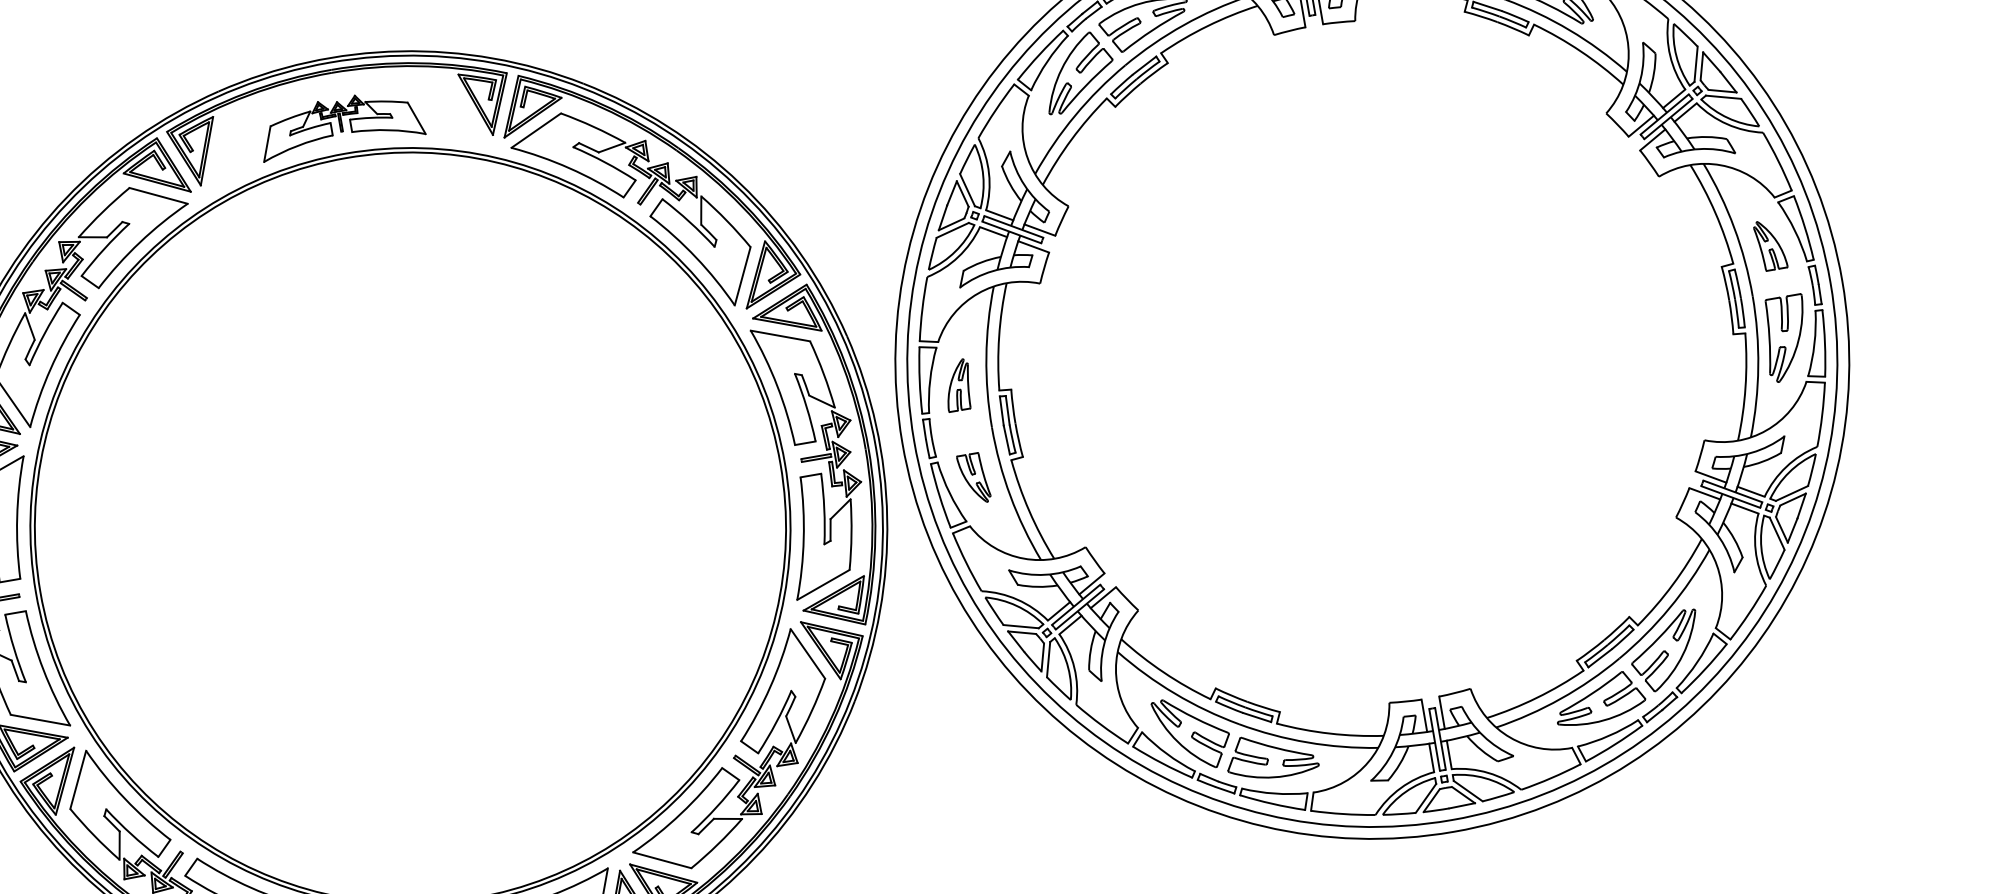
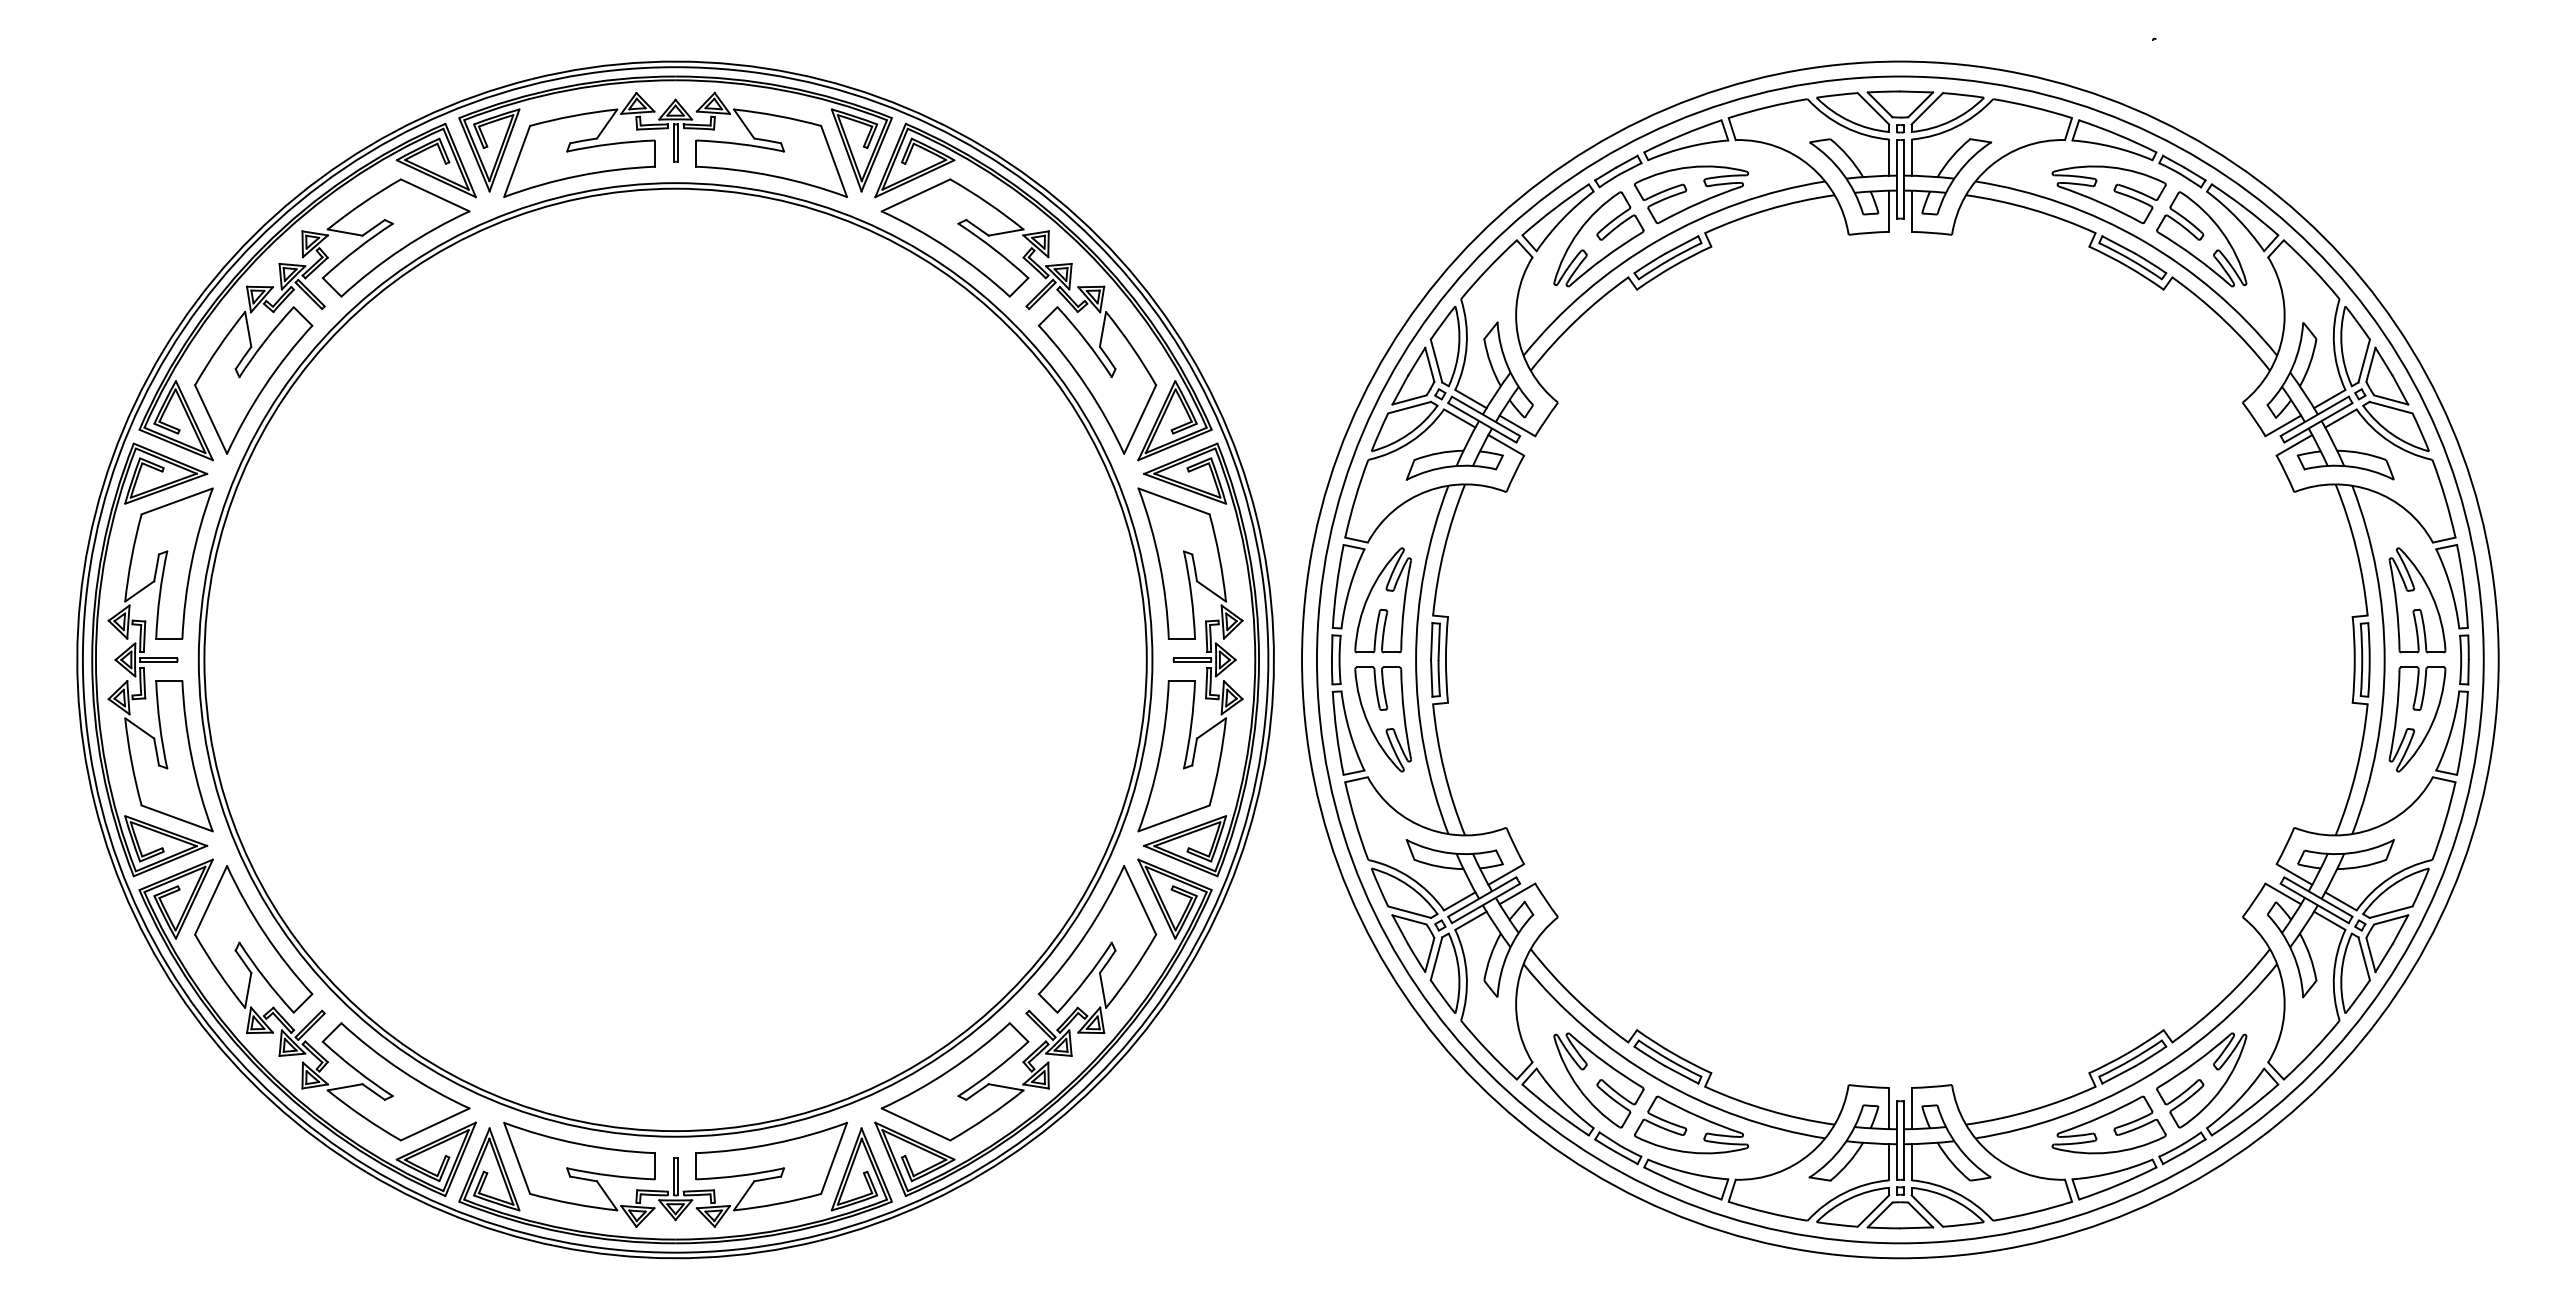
part: (340, 123) -> (675, 144), size x1.67
part: (1770, 245) -> (2417, 600), size x1.67
part: (957, 385) -> (1382, 600), size x1.67
part: (973, 478) -> (1382, 719), size x1.67

